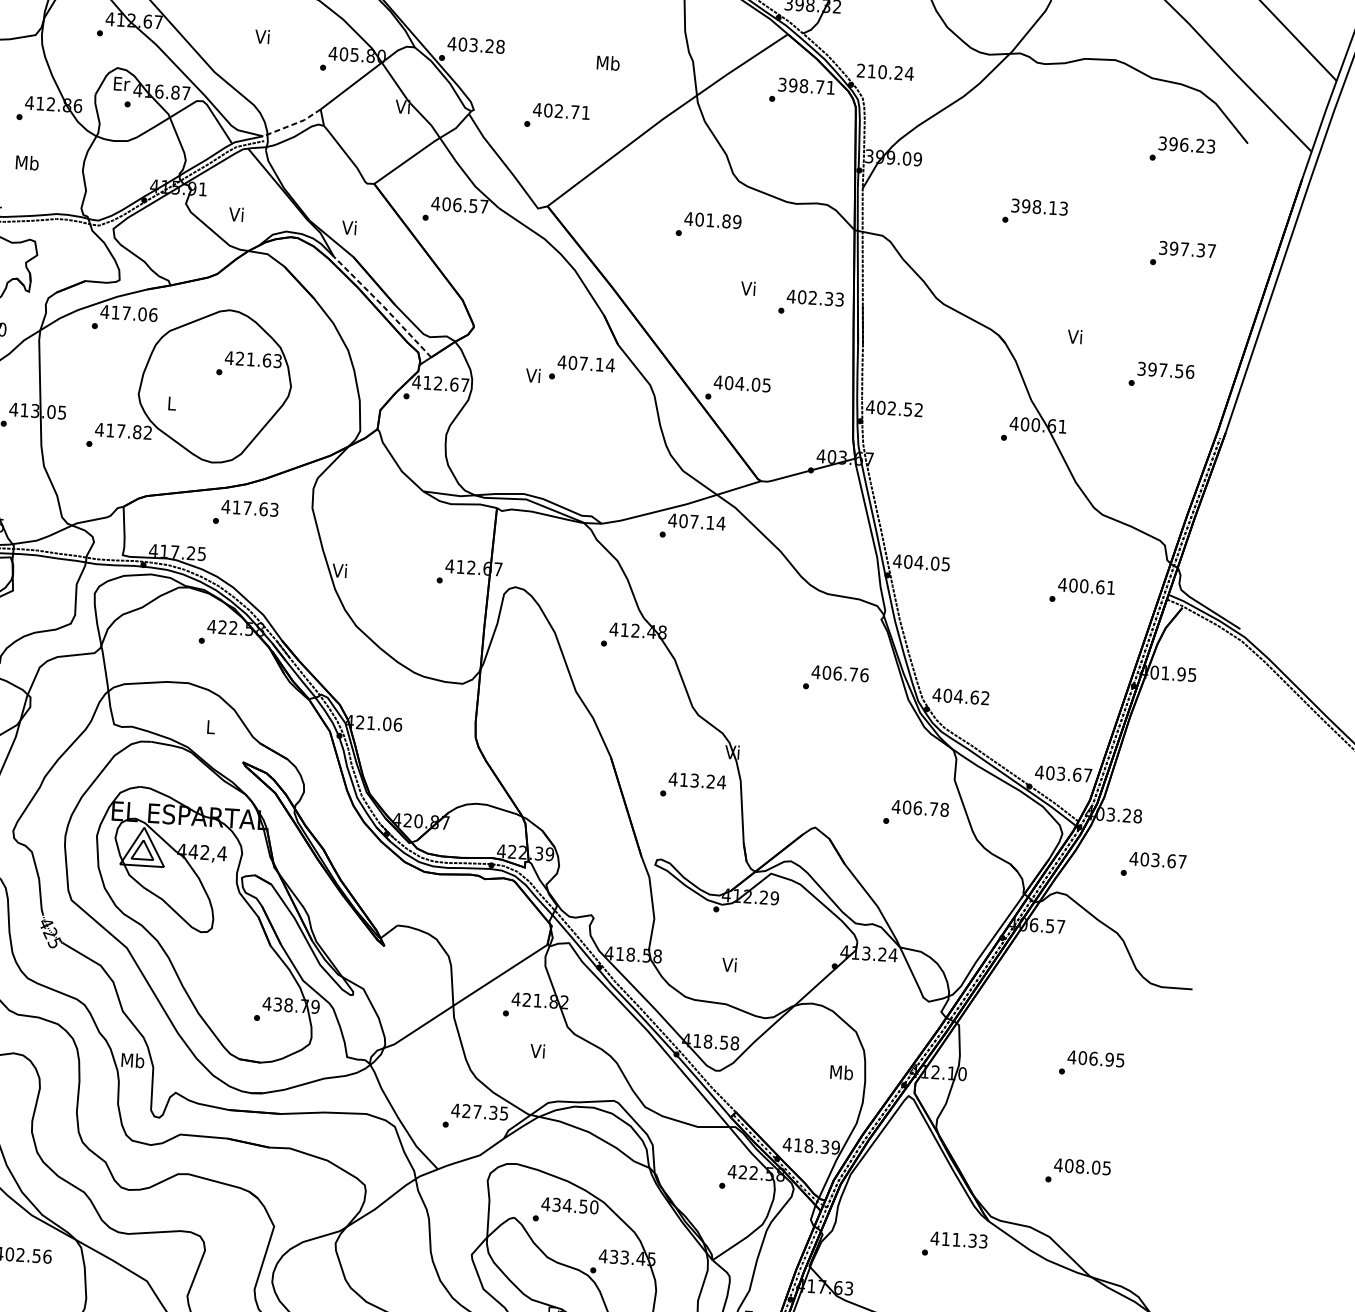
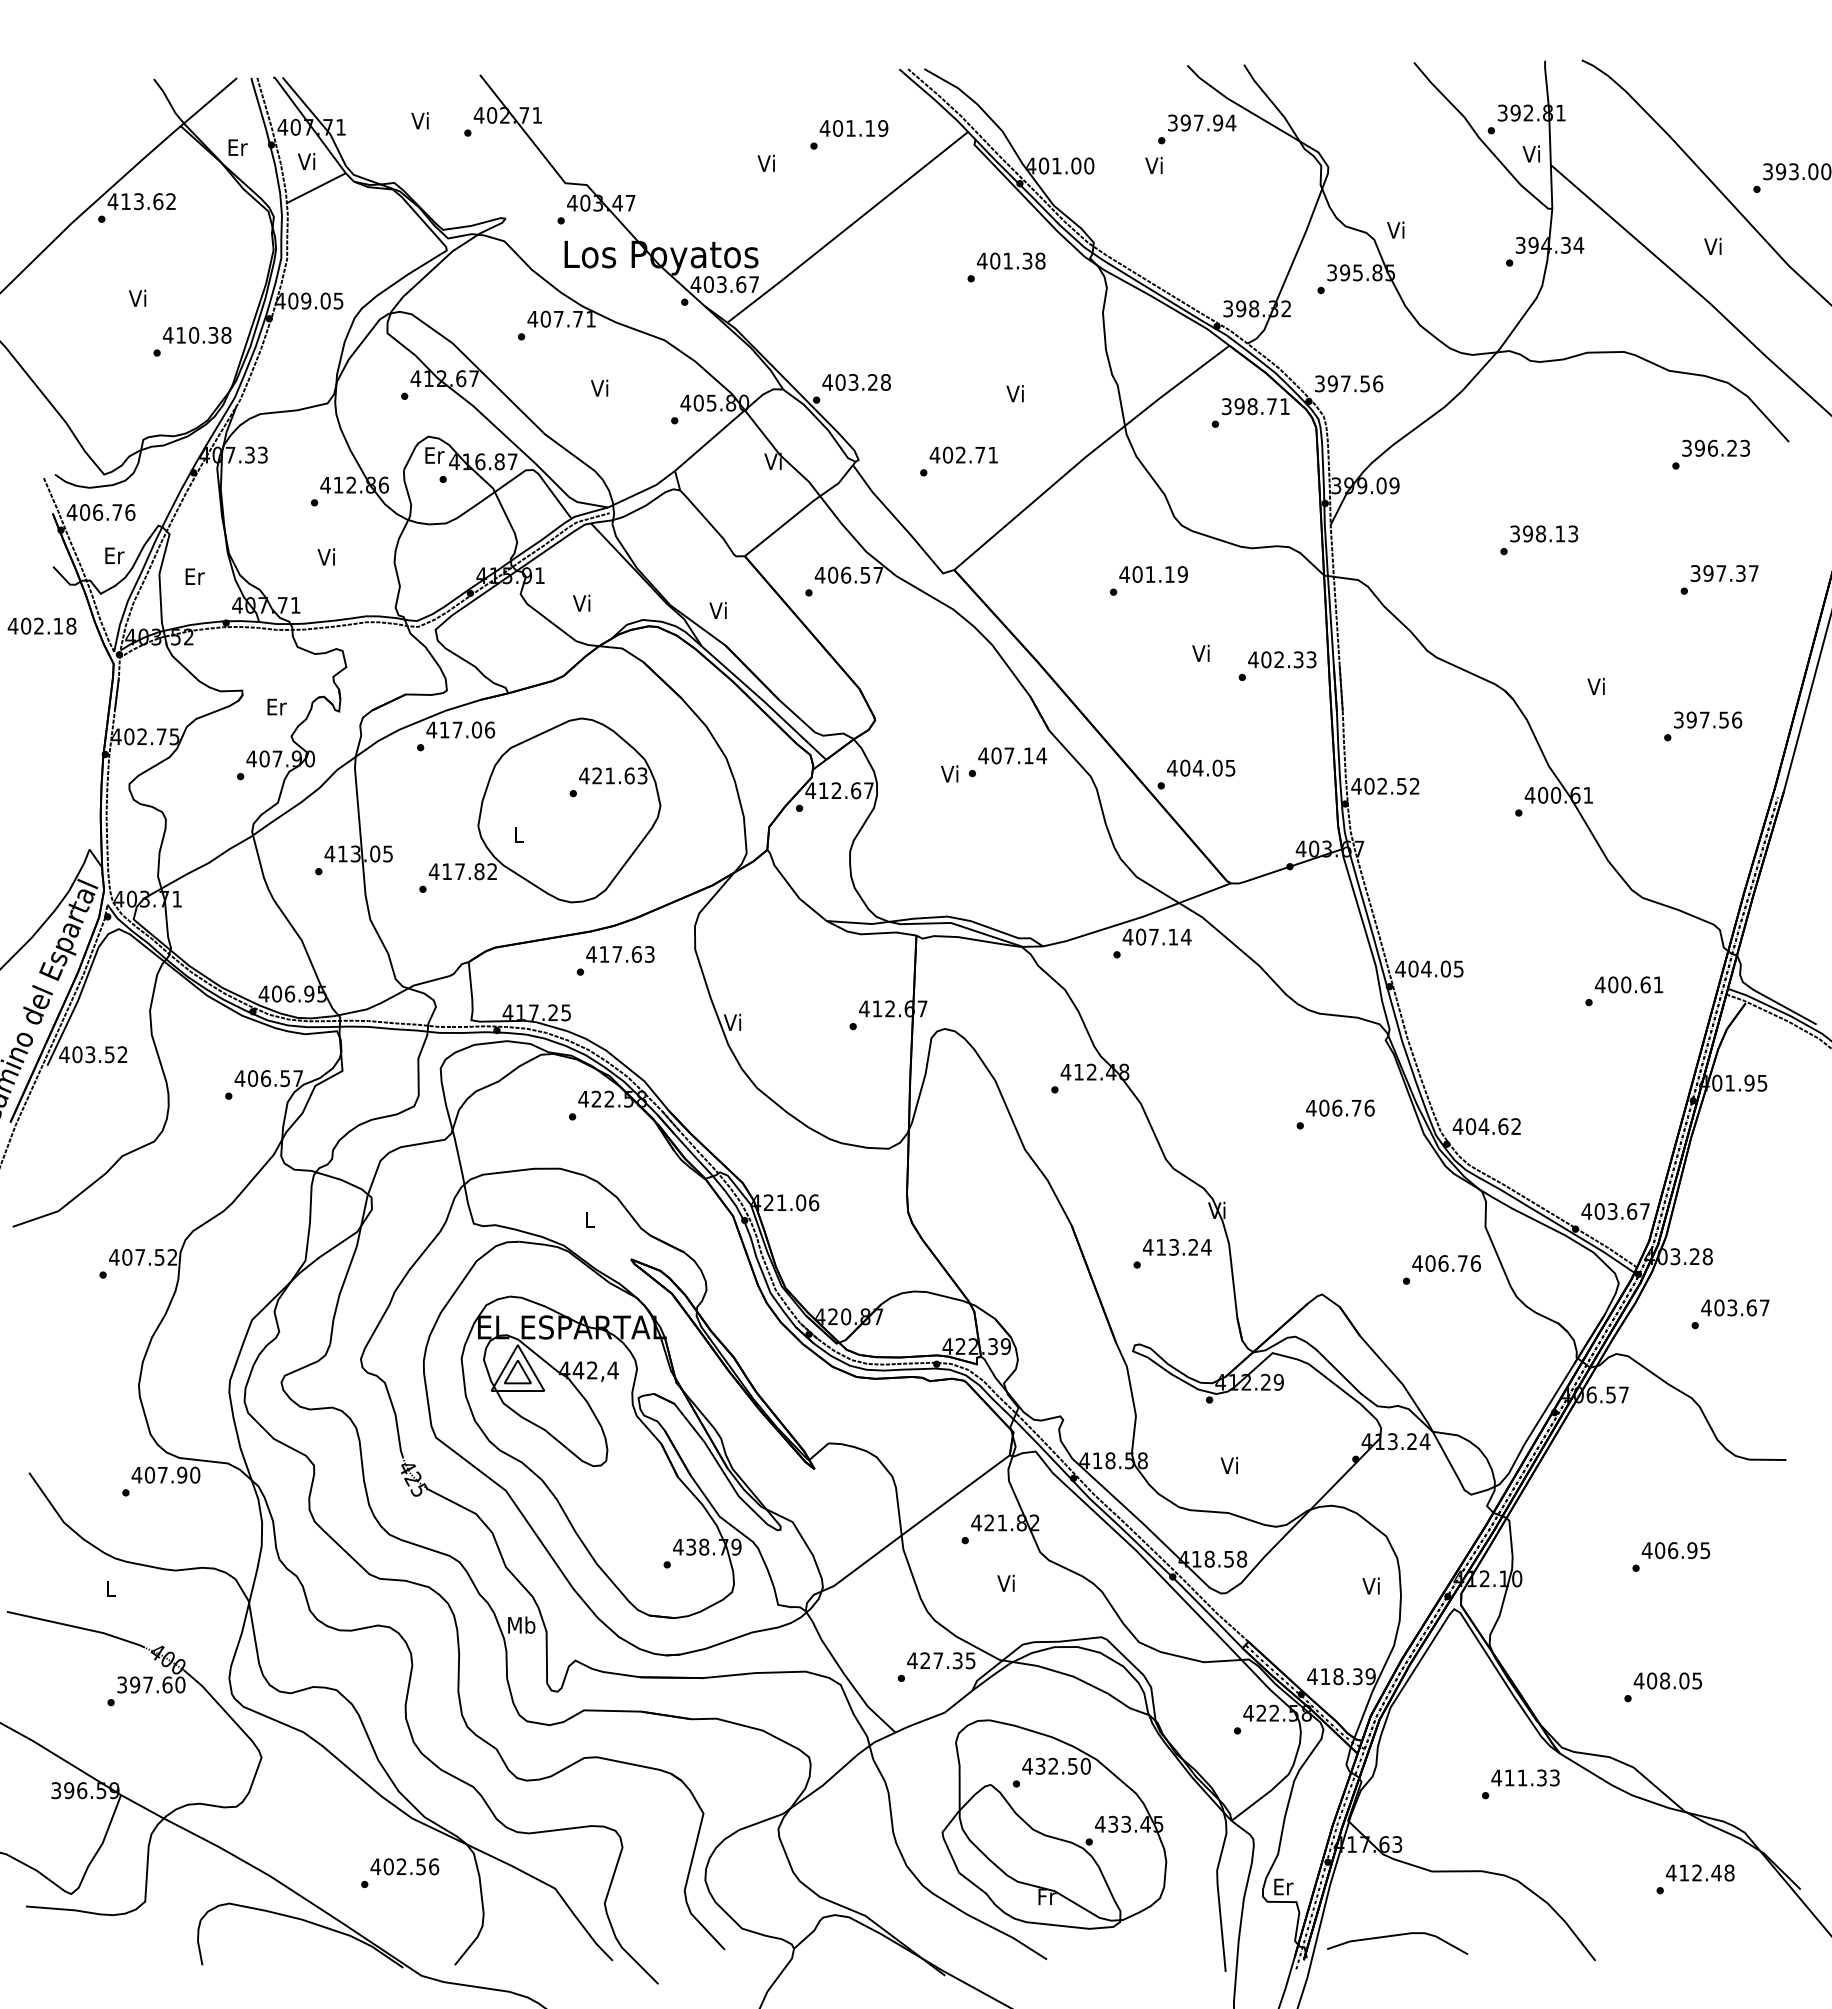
text: (607, 62) -> (1015, 393), Mb -> Vi
text: (885, 72) -> (1349, 383), 210.24 -> 397.56
line: (292, 124) -> (642, 491), dashed -> solid
text: (27, 162) -> (327, 556), Mb -> Vi
text: (726, 221) -> (1169, 574), 401.89 -> 401.19
line: (382, 306) -> (764, 702), dashed -> solid
text: (944, 809) -> (1475, 1263), 406.78 -> 406.76
text: (841, 1071) -> (1371, 1585), Mb -> Vi
text: (567, 1204) -> (1053, 1765), 434.50 -> 432.50

